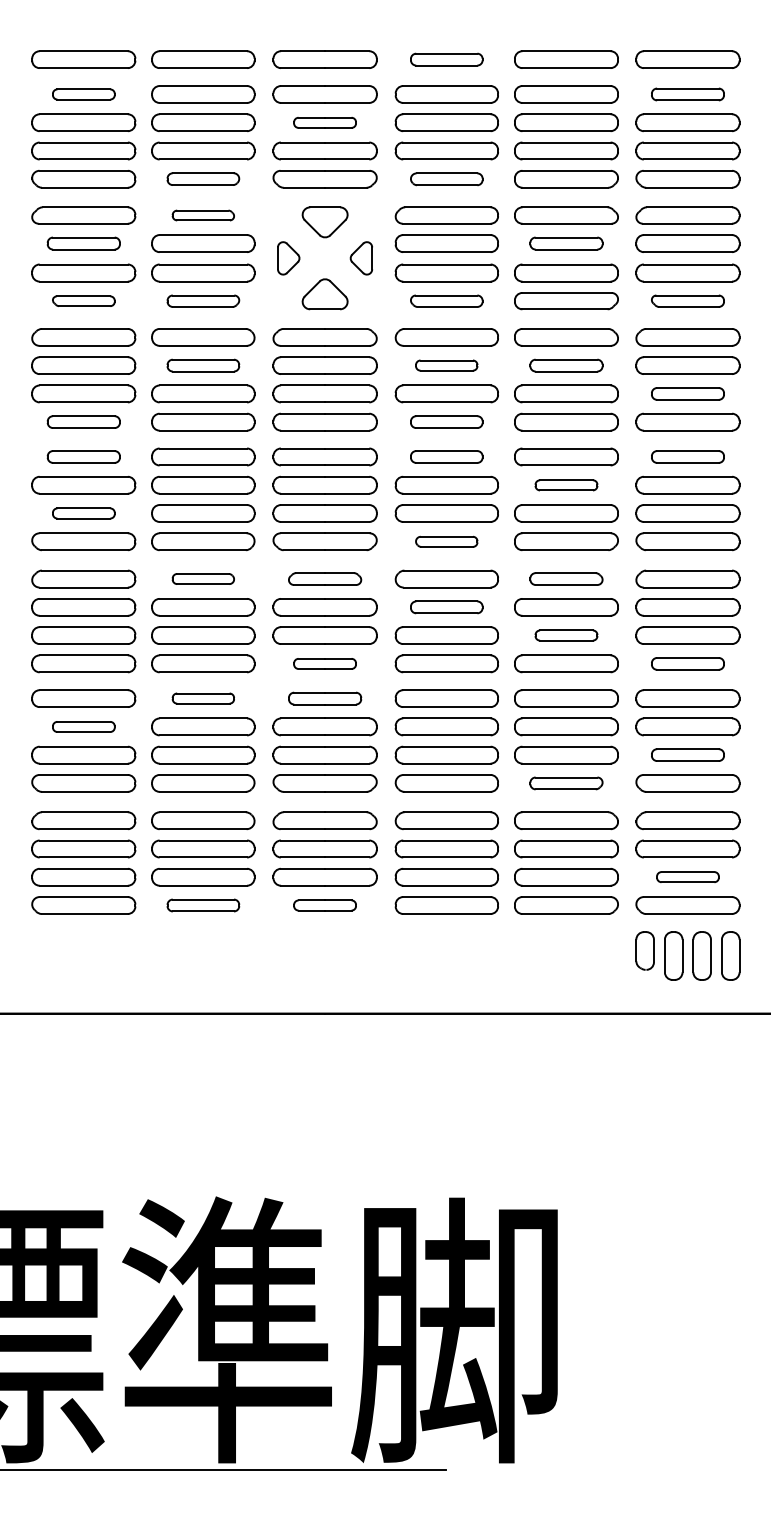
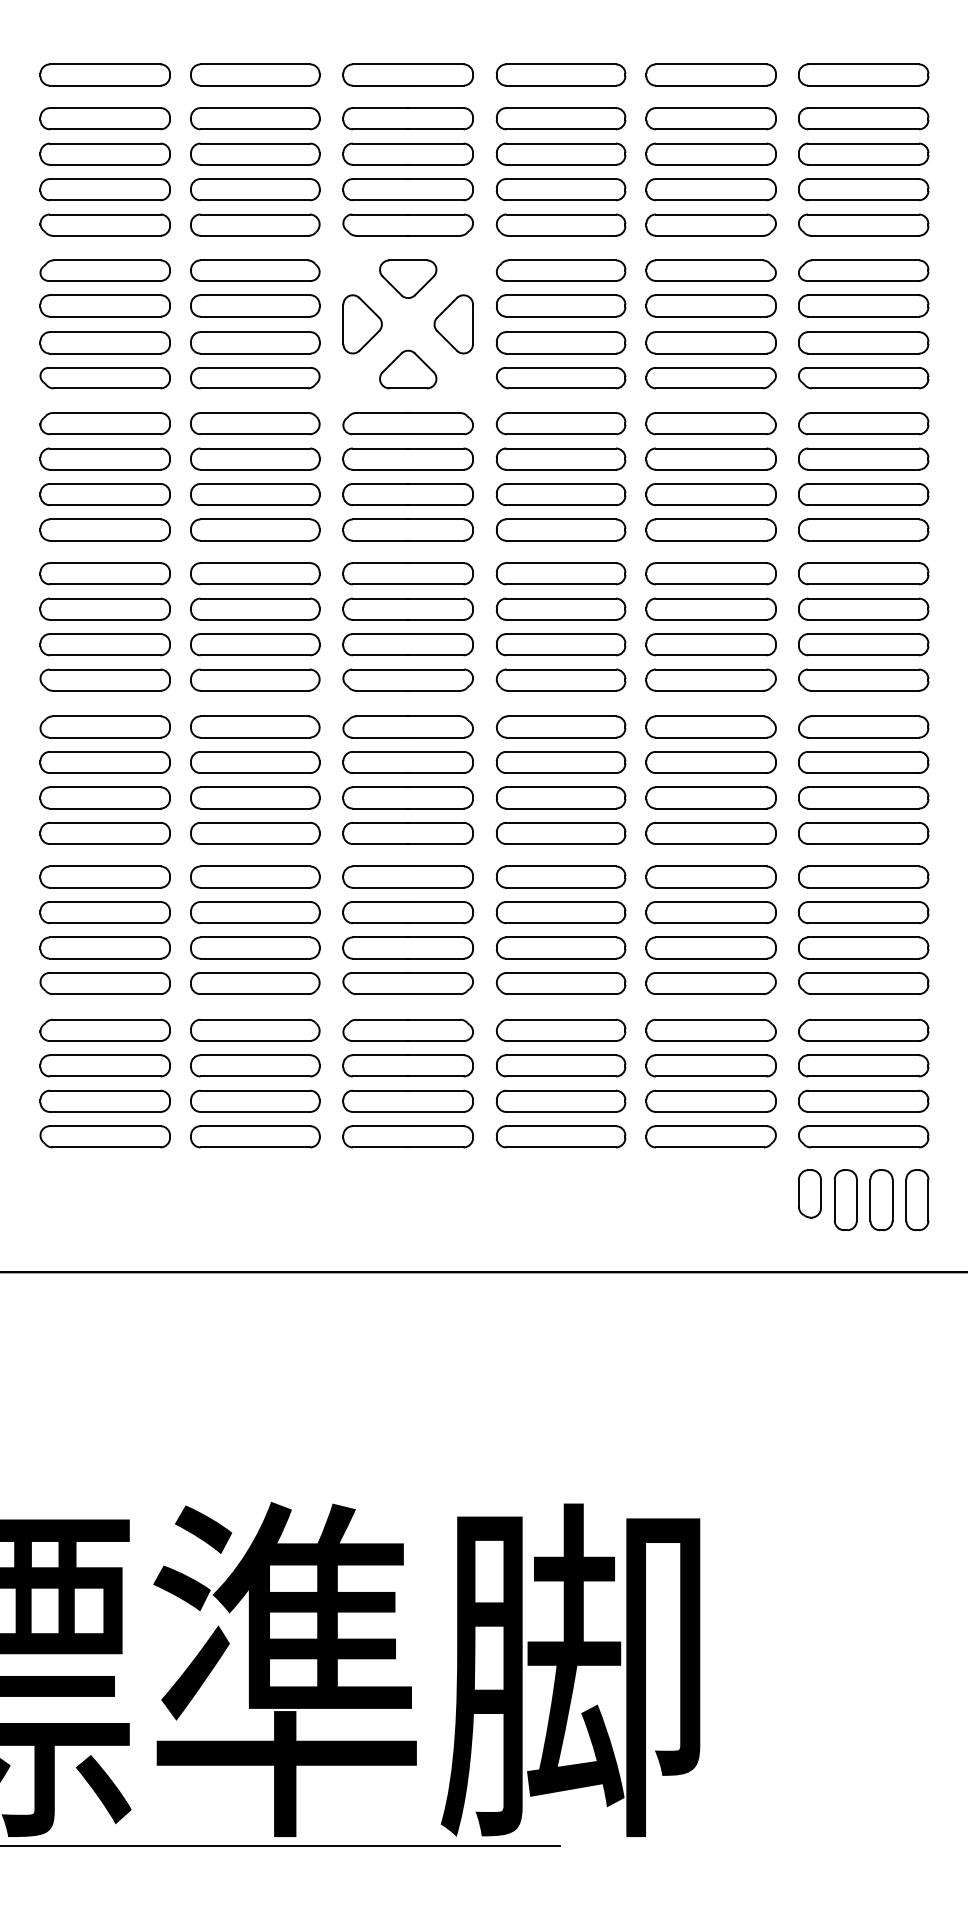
part: (446, 59) -> (560, 74), size x1.43
part: (83, 94) -> (104, 118), size x1.67
part: (687, 94) -> (863, 118), size x1.43
part: (324, 122) -> (407, 153), size x1.67
part: (203, 178) -> (255, 224), size x1.43
part: (446, 179) -> (560, 225), size x1.43
part: (203, 215) -> (255, 270), size x1.67
part: (83, 243) -> (104, 305), size x1.43
part: (566, 243) -> (711, 305), size x1.43
part: (288, 258) -> (362, 324), size x1.43
part: (361, 258) -> (453, 324), size x1.43
part: (83, 301) -> (104, 378), size x1.67
part: (203, 301) -> (255, 378), size x1.43
part: (446, 301) -> (560, 378), size x1.43
part: (687, 301) -> (863, 378), size x1.43
part: (203, 365) -> (255, 458), size x1.43
part: (446, 365) -> (560, 458), size x1.67
part: (566, 365) -> (711, 458), size x1.43
part: (687, 393) -> (863, 494), size x1.43
part: (83, 421) -> (104, 529), size x1.43
part: (446, 421) -> (560, 529), size x1.43
part: (83, 456) -> (104, 573), size x1.43
part: (446, 456) -> (560, 573), size x1.43
part: (687, 456) -> (863, 573), size x1.43
part: (566, 485) -> (711, 609), size x1.67
part: (83, 513) -> (104, 644), size x1.67
part: (446, 541) -> (560, 679), size x1.67
part: (203, 578) -> (255, 726), size x1.67
part: (324, 578) -> (407, 726), size x1.43
part: (566, 578) -> (711, 726), size x1.43
part: (446, 607) -> (560, 762), size x1.43
part: (566, 635) -> (711, 797), size x1.67
part: (324, 663) -> (407, 832), size x1.67
part: (687, 663) -> (863, 832), size x1.43
part: (203, 698) -> (255, 876), size x1.67
part: (324, 698) -> (407, 876), size x1.43
part: (83, 726) -> (104, 912), size x1.67
part: (687, 754) -> (863, 947), size x1.43
part: (566, 783) -> (711, 983), size x1.43
part: (687, 876) -> (863, 1100), size x1.67
part: (203, 905) -> (255, 1136), size x1.43
part: (324, 905) -> (407, 1136), size x1.67

